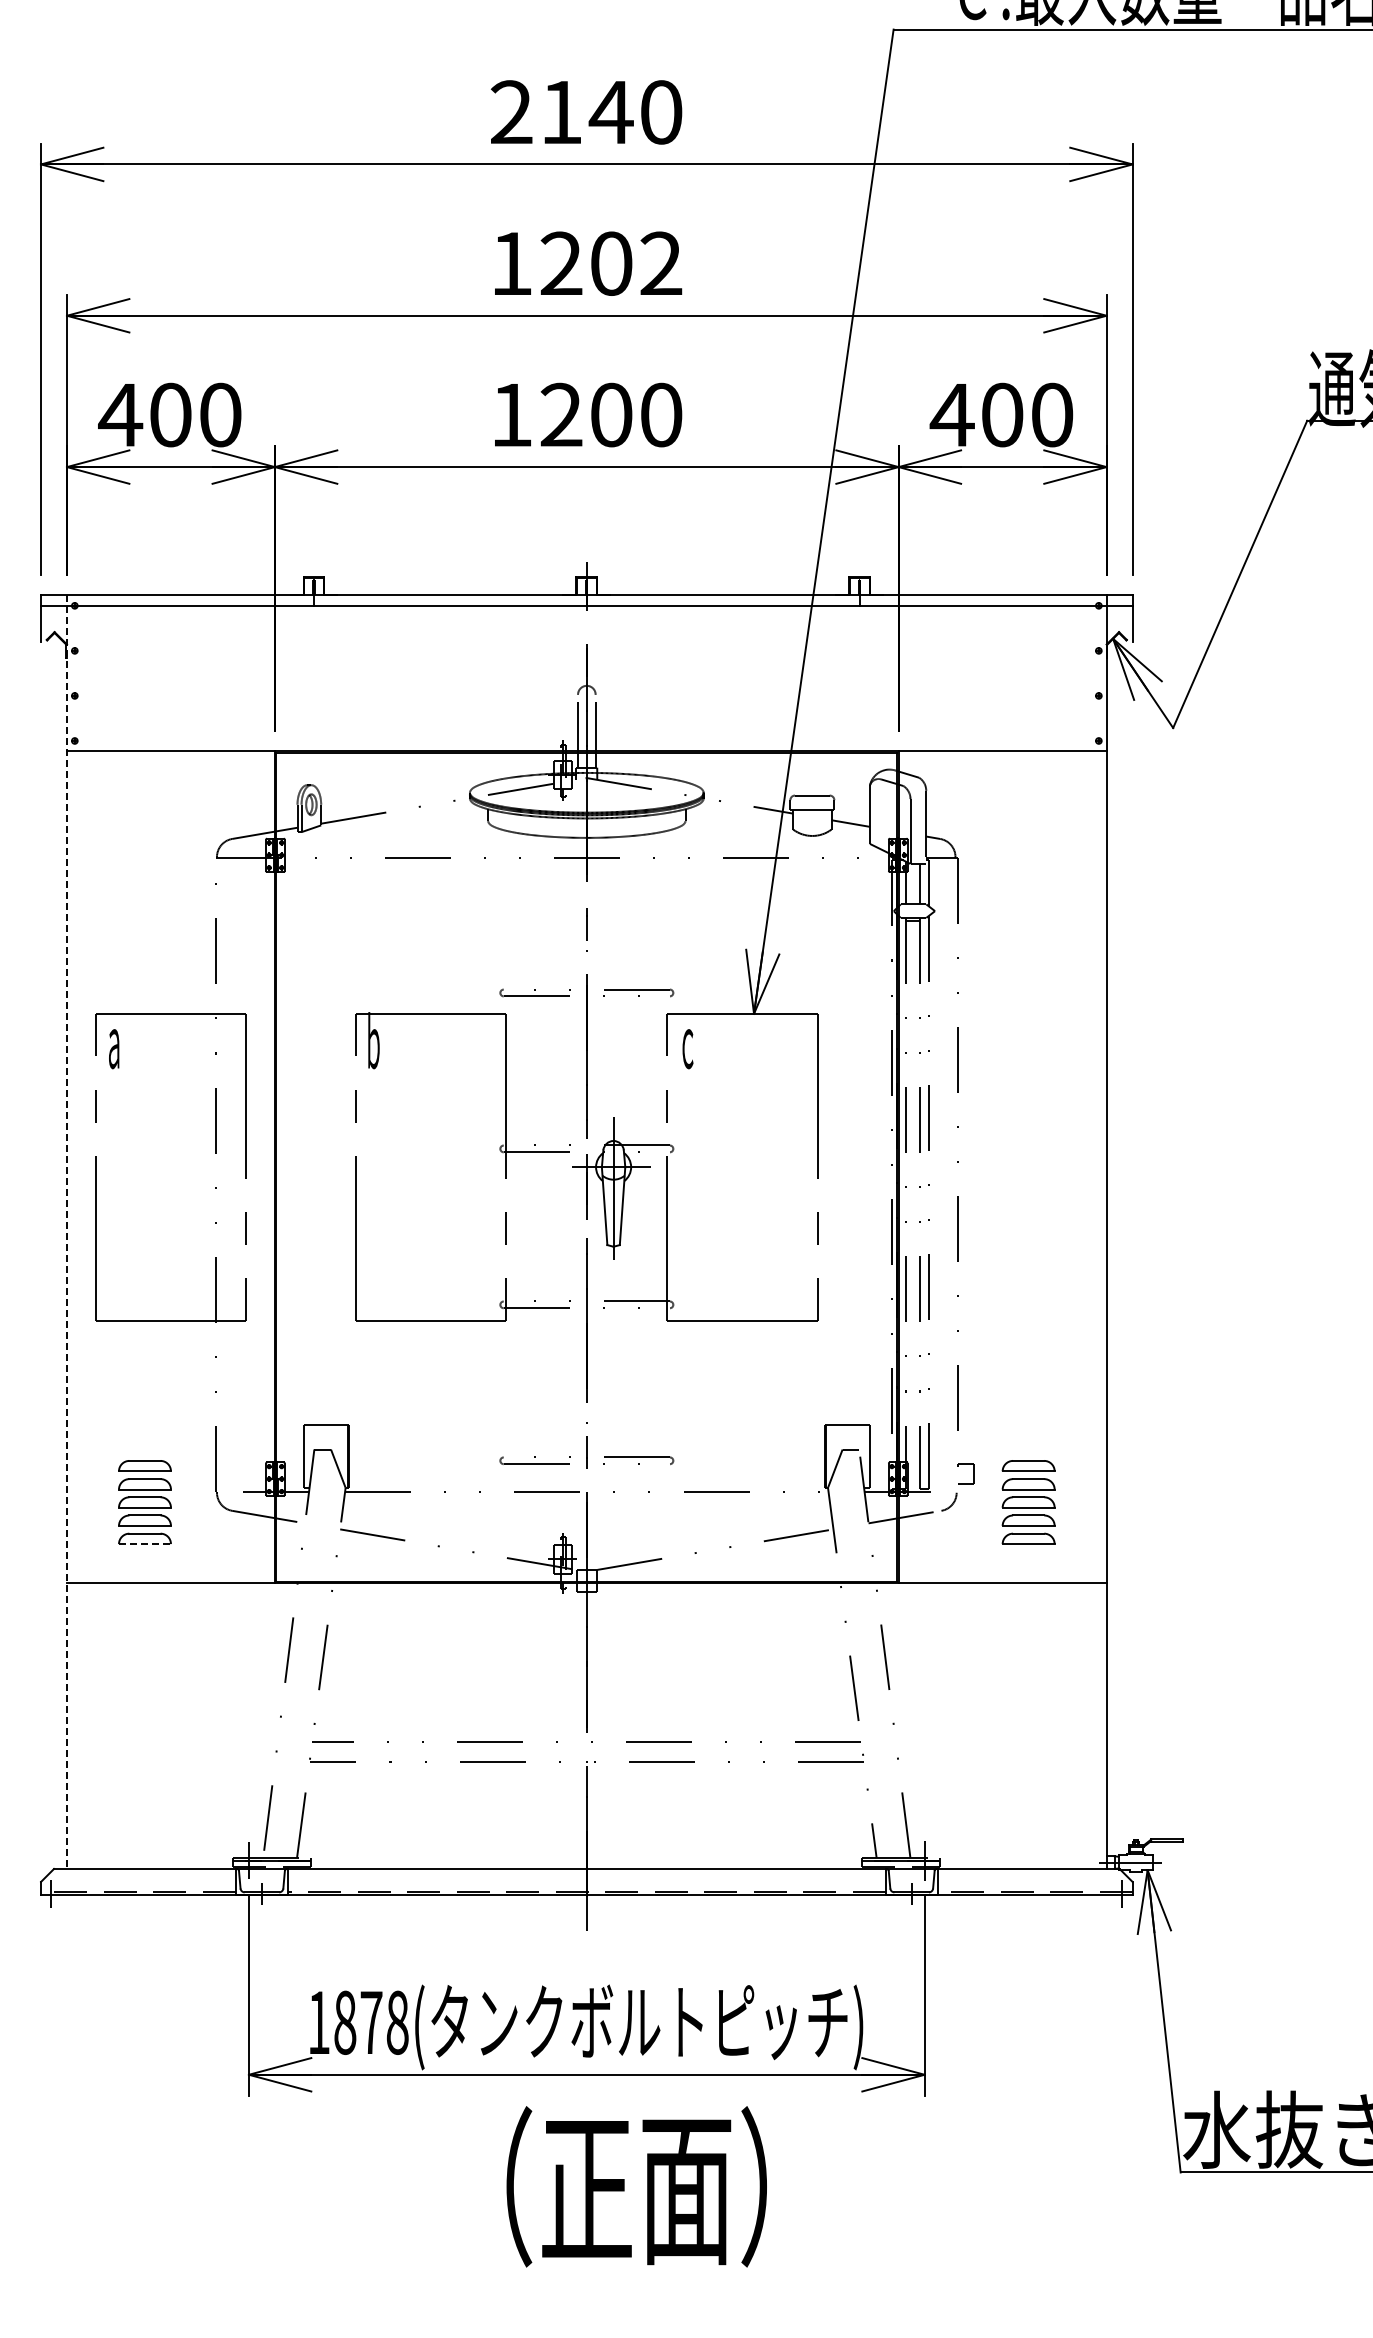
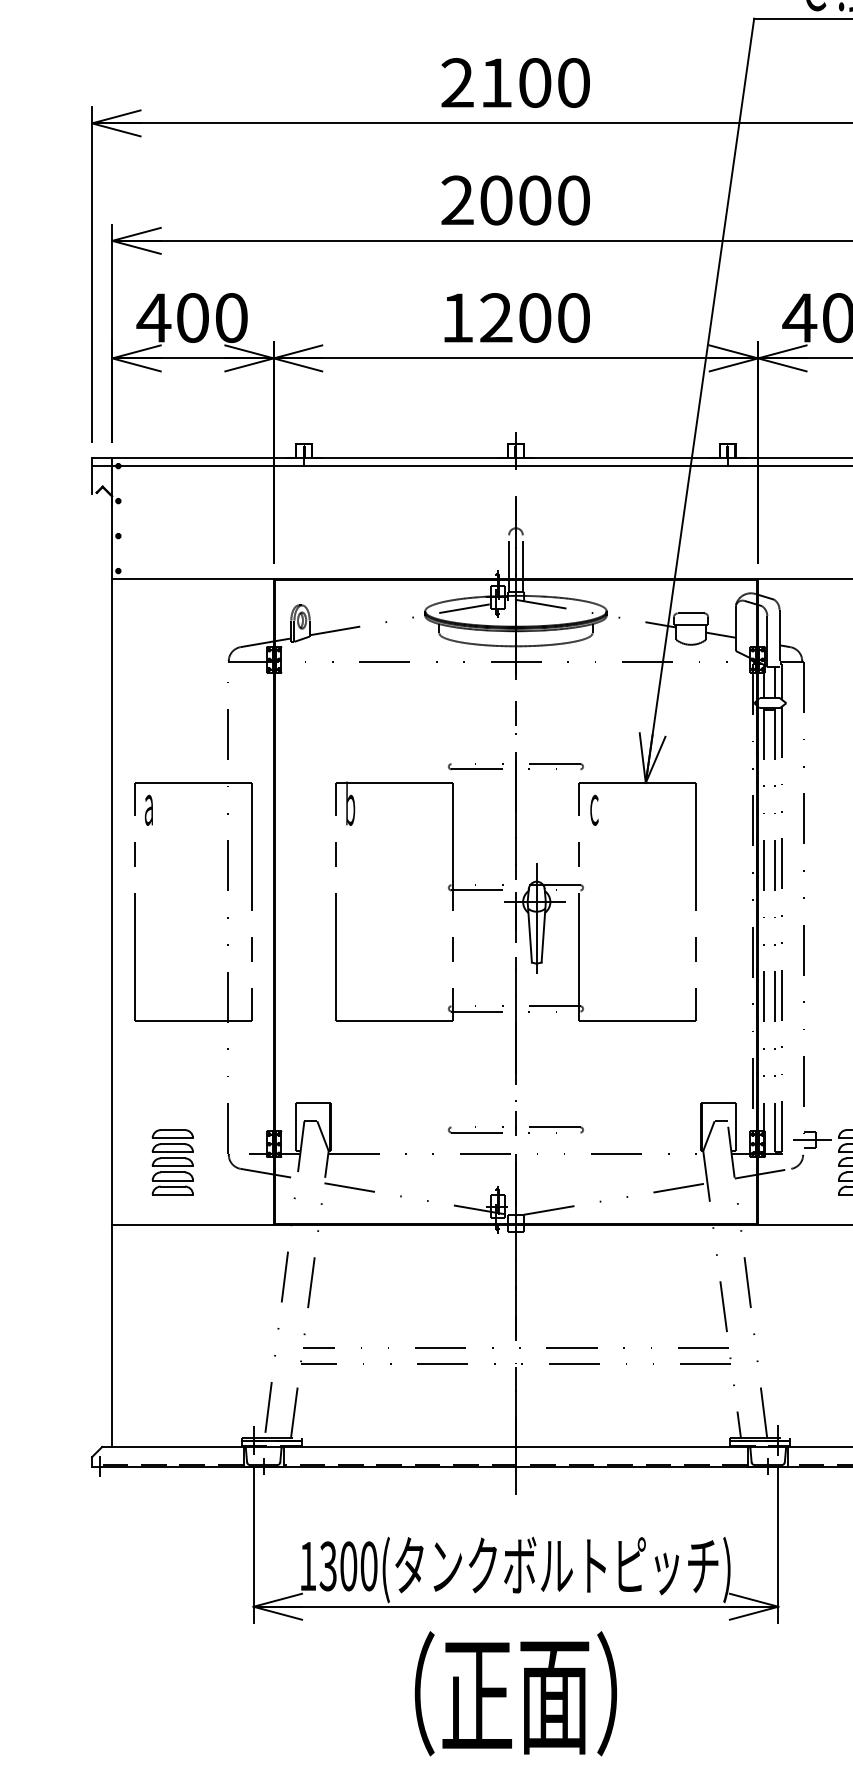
text: (610, 112) -> (534, 83), 2140 -> 2100
text: (586, 263) -> (515, 200), 1202 -> 2000
line: (67, 1232) -> (112, 952), dashed -> solid
line: (968, 1473) -> (812, 1139), added
line: (144, 1544) -> (172, 1195), dashed -> solid
text: (370, 2022) -> (347, 1566), 1878( -> 1300(
text: (636, 2186) -> (515, 1693), moved

